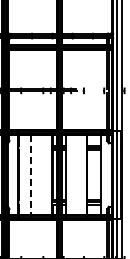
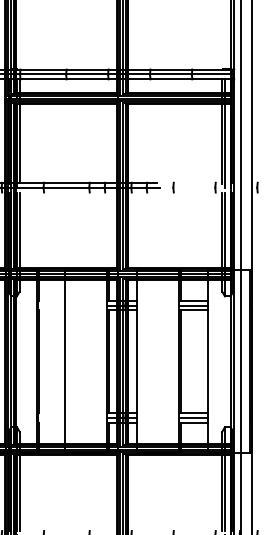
line: (31, 174) -> (65, 360), dashed -> solid

